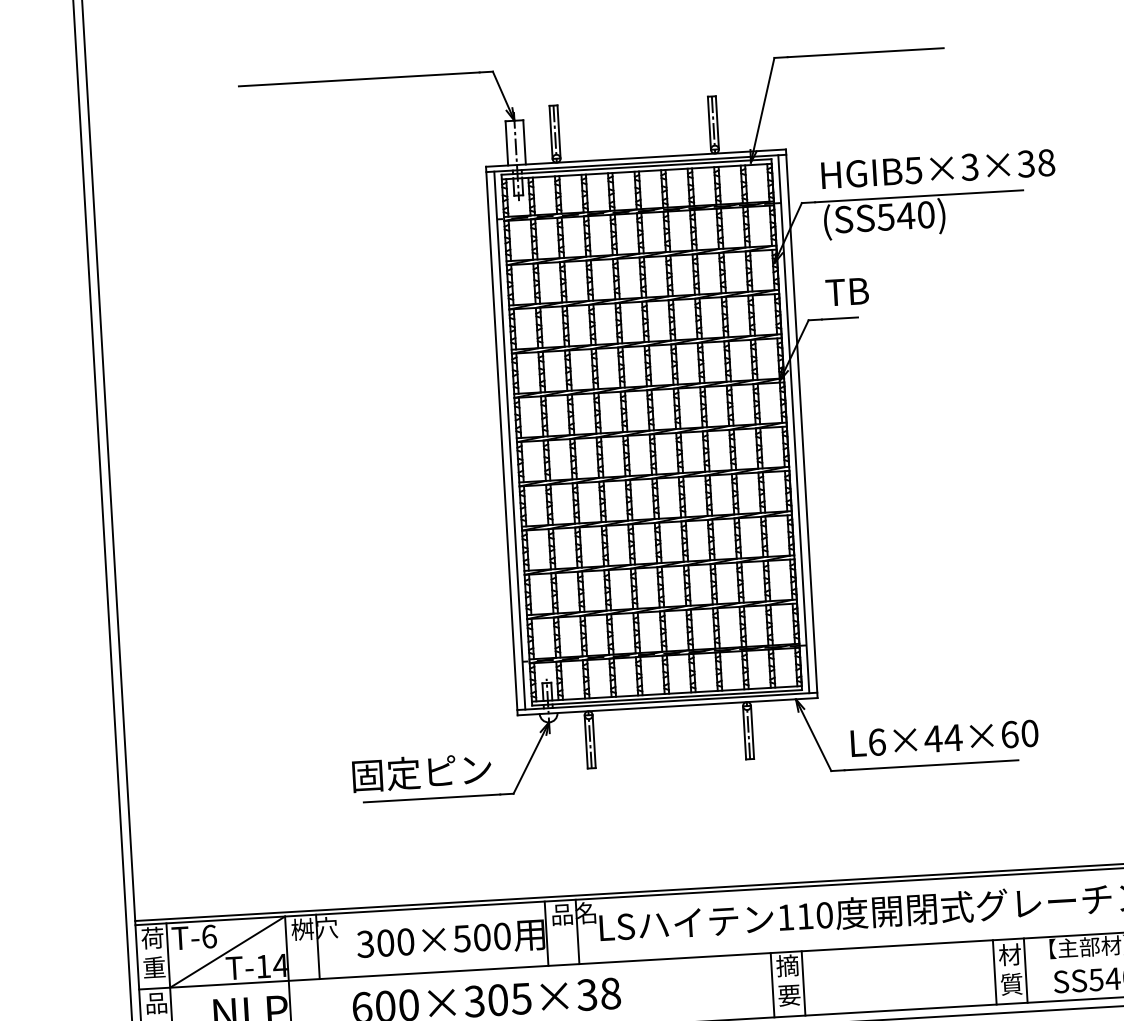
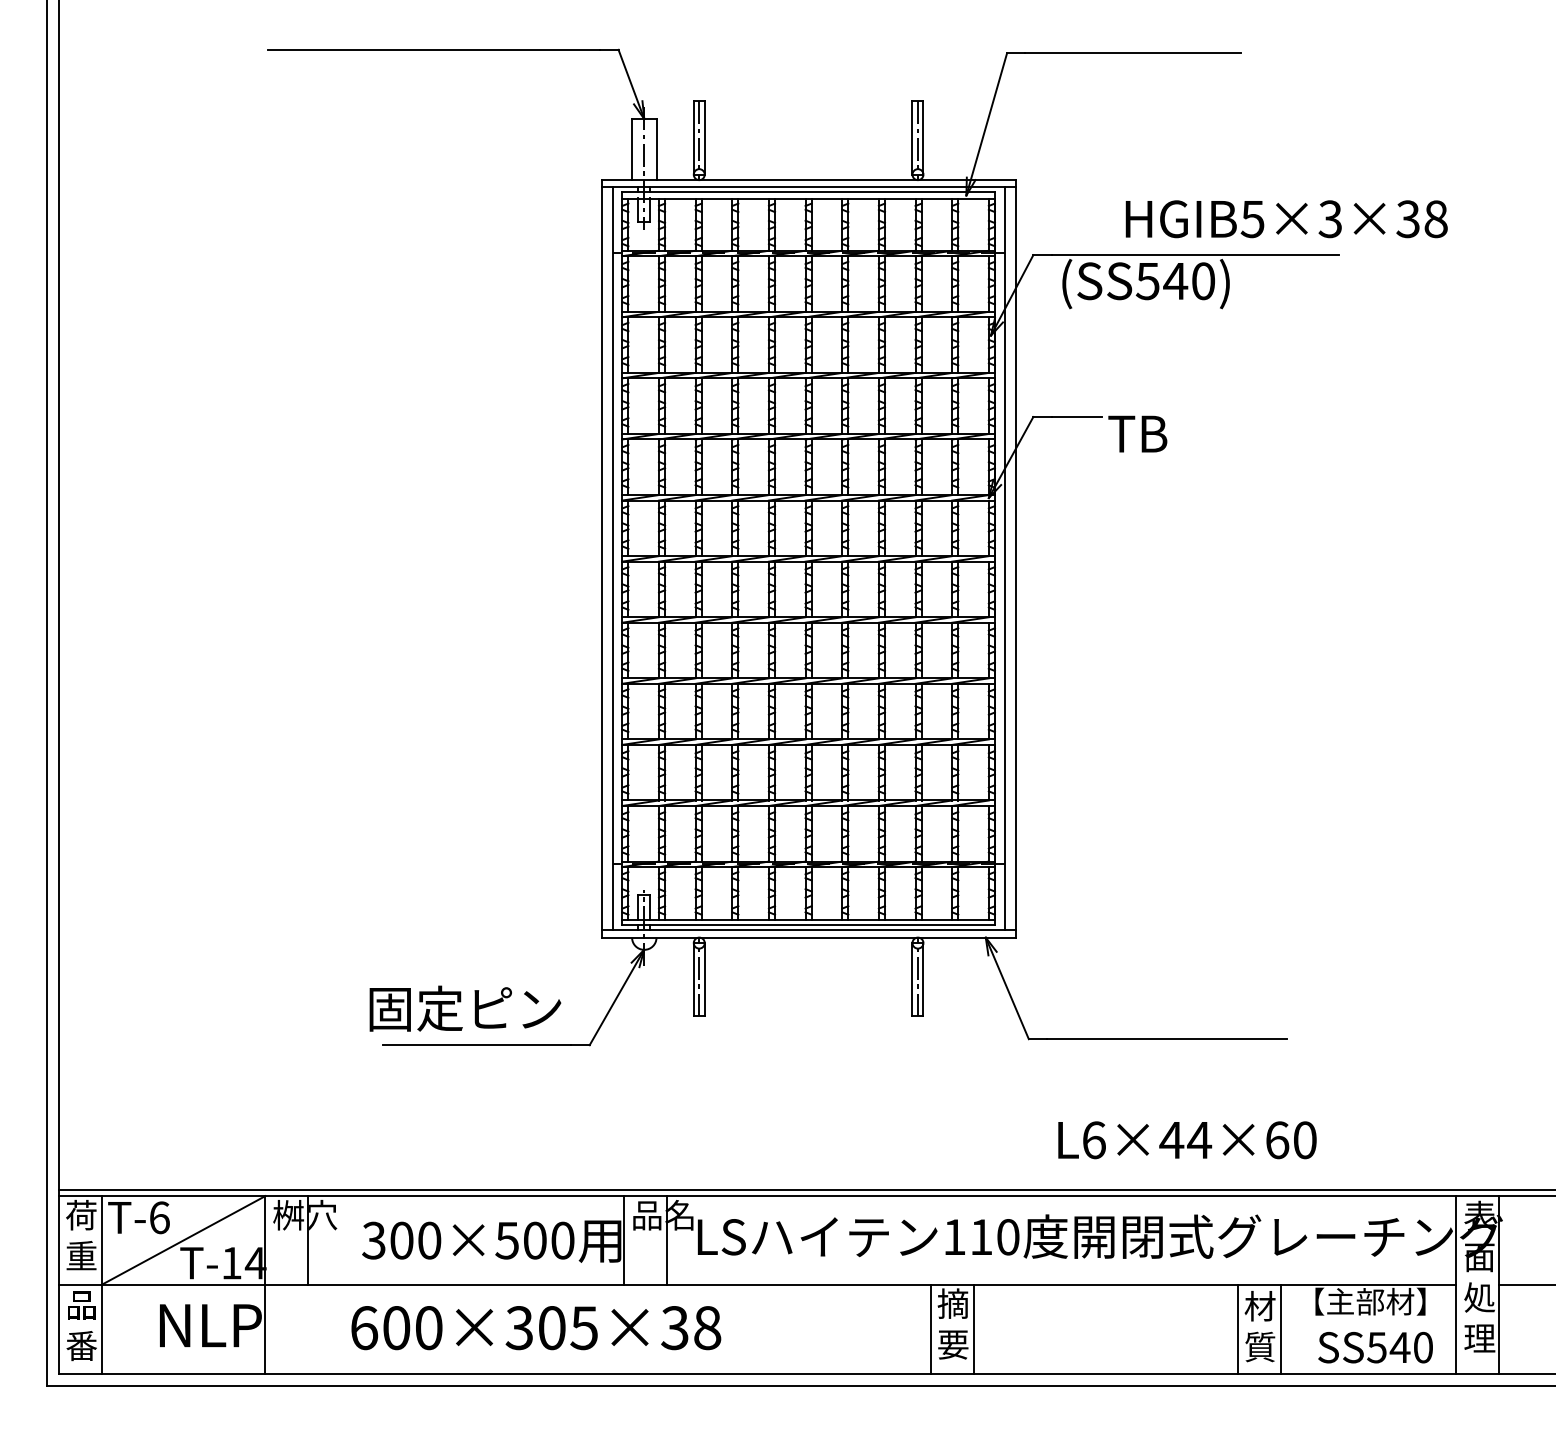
text: (938, 169) -> (1286, 219), moved
text: (847, 291) -> (1137, 433), moved
text: (944, 738) -> (1187, 1140), moved

